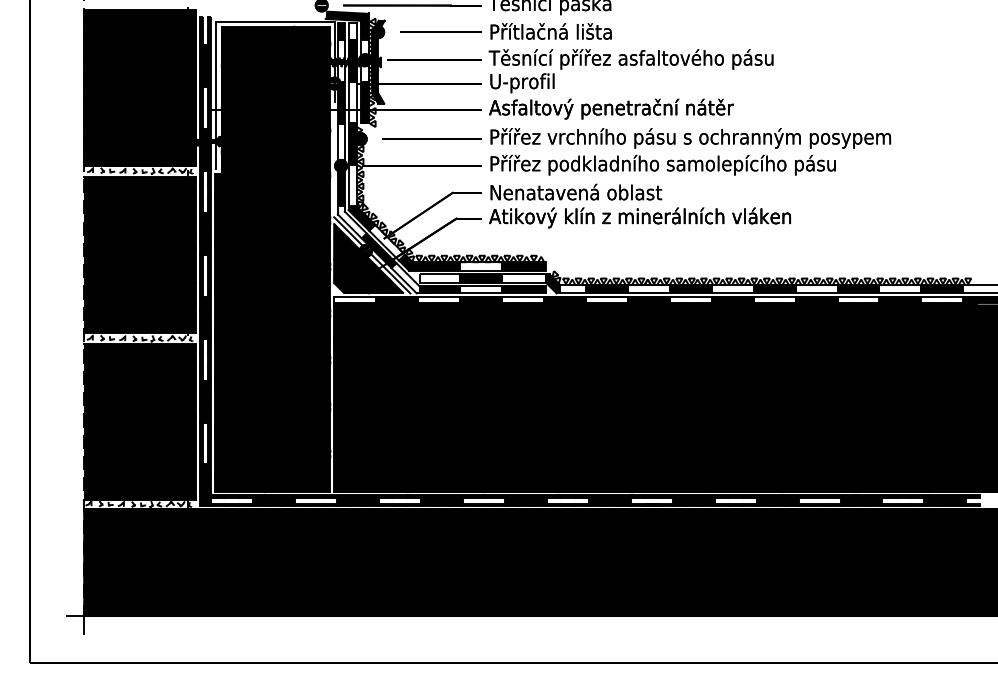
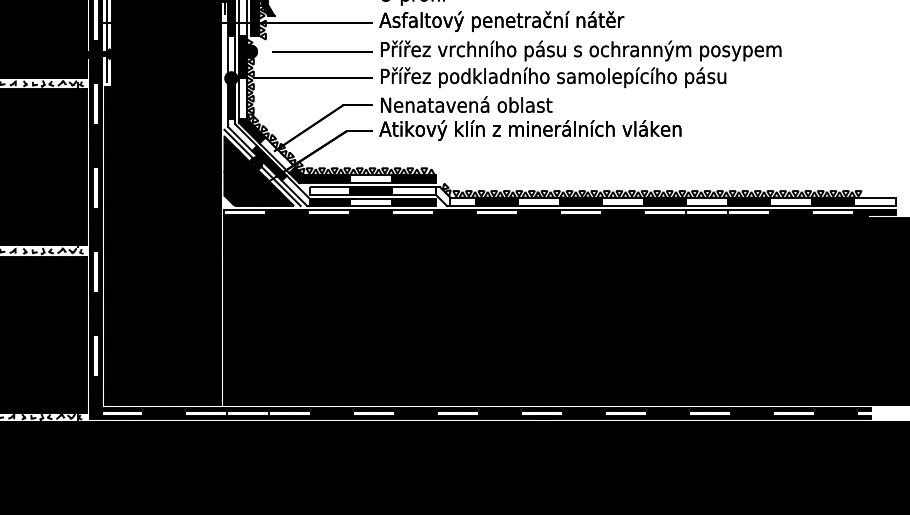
fill: (553, 283) -> (443, 196), removed
fill: (816, 299) -> (706, 212), removed
fill: (358, 500) -> (248, 413), removed

